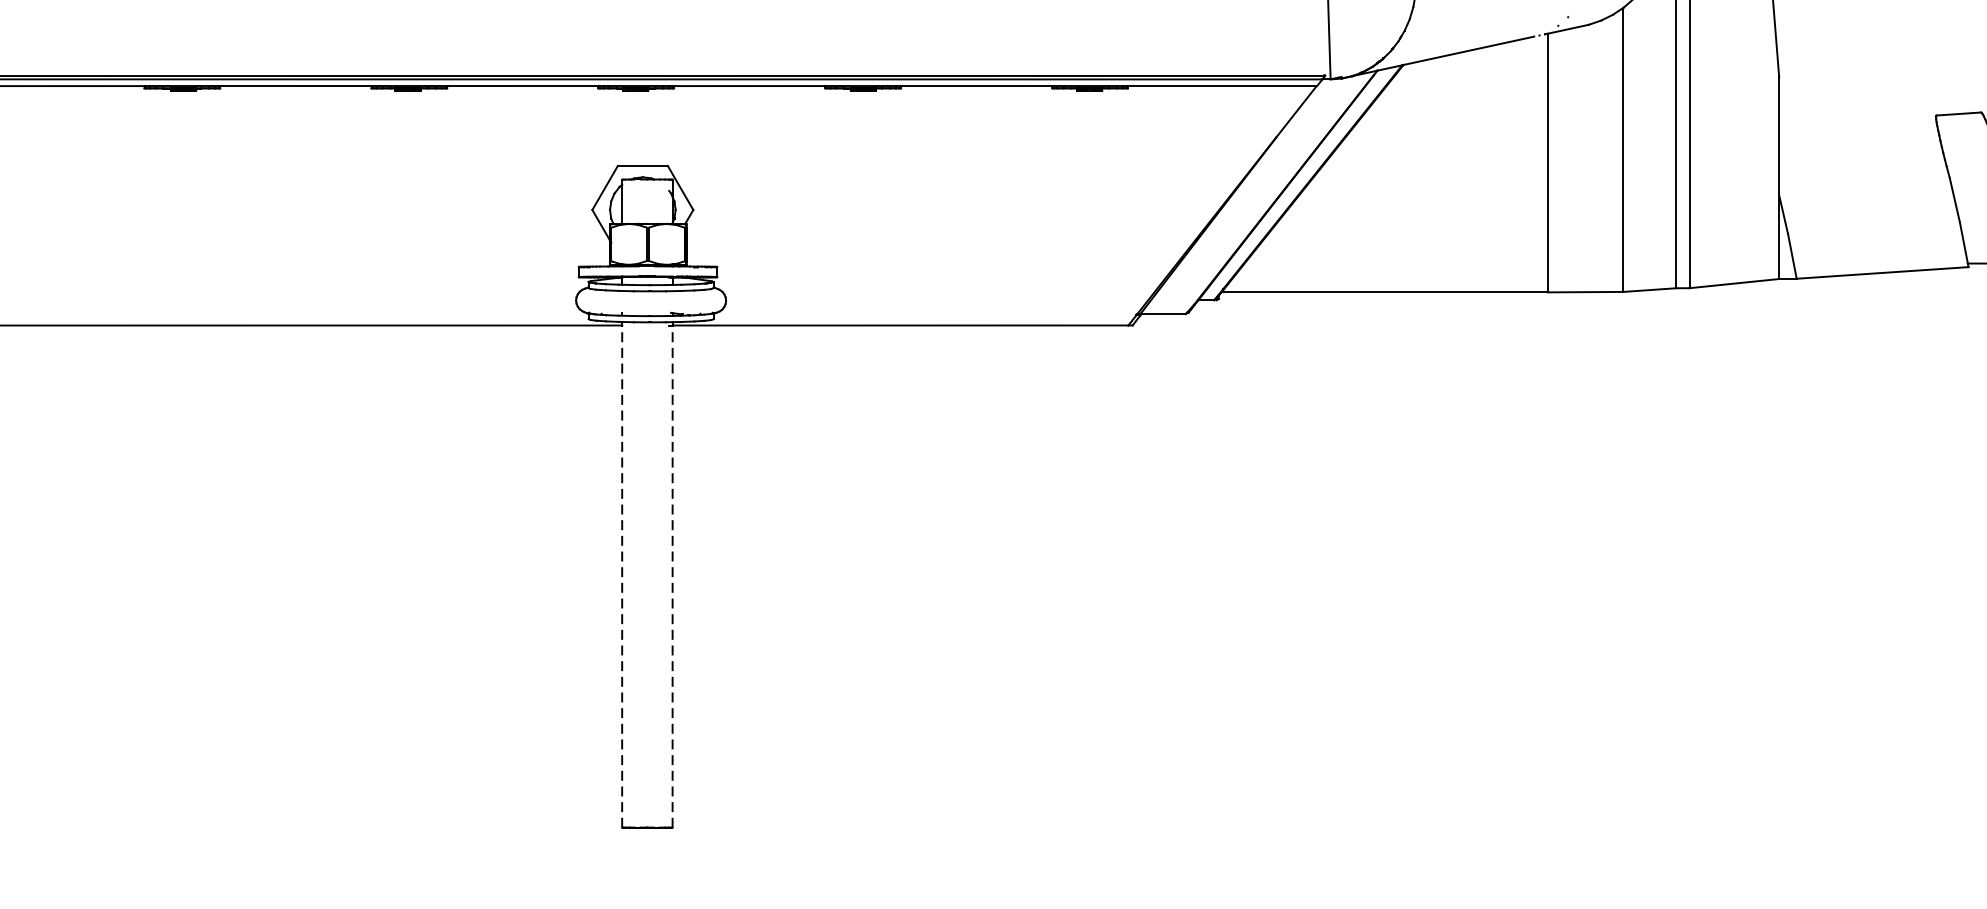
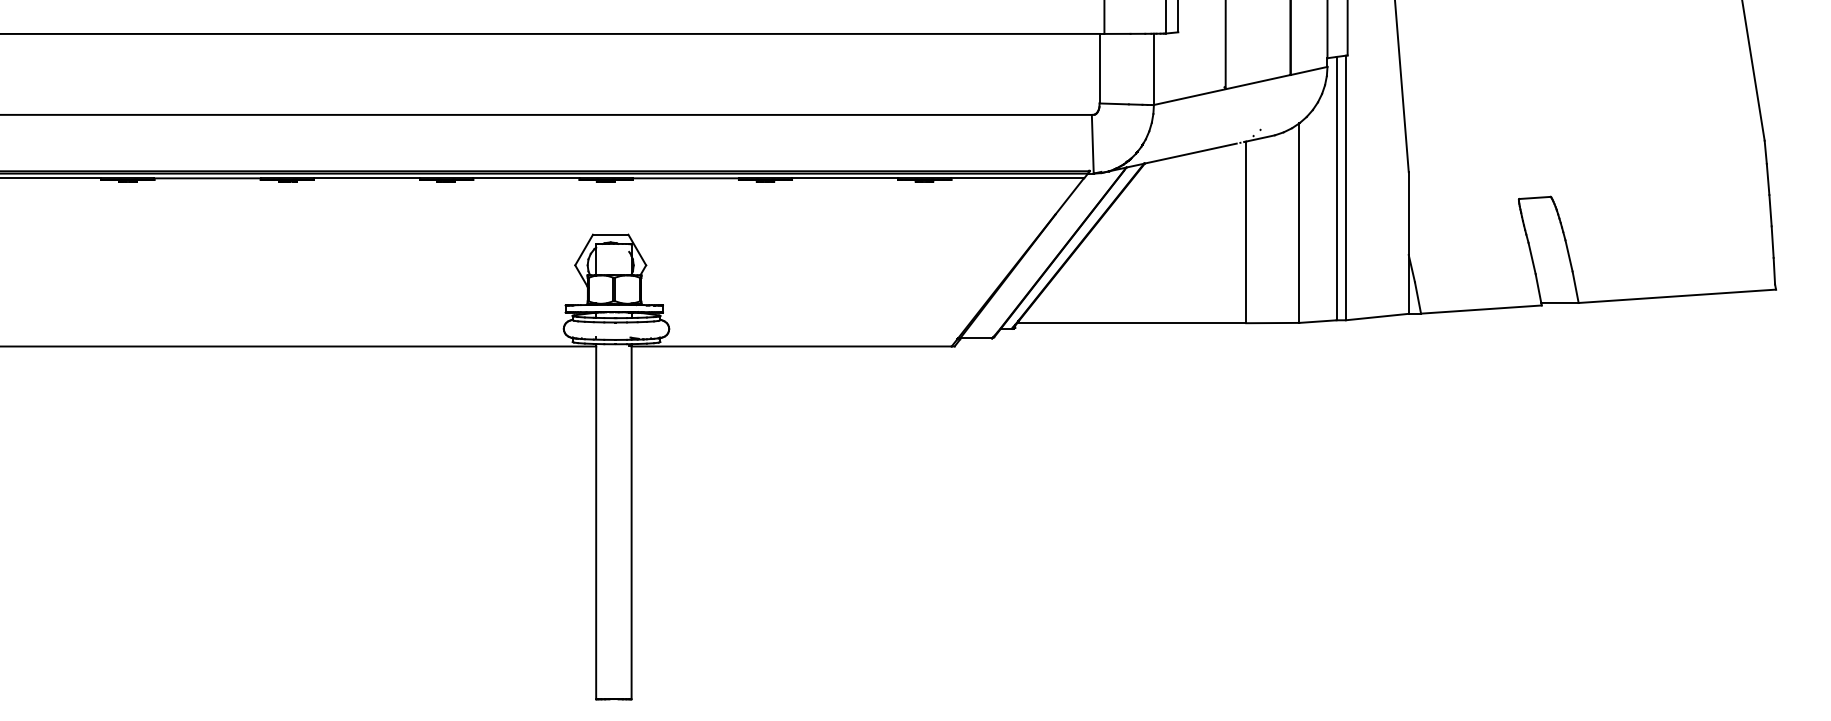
line: (622, 576) -> (596, 522), dashed -> solid
line: (672, 576) -> (631, 522), dashed -> solid

